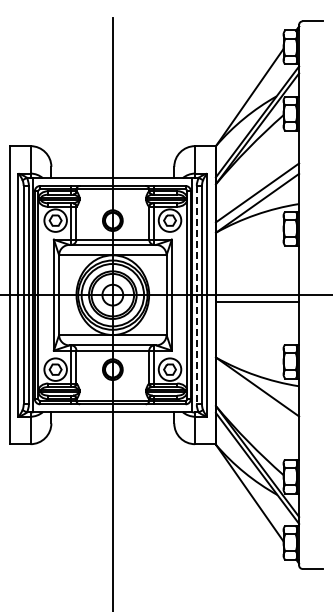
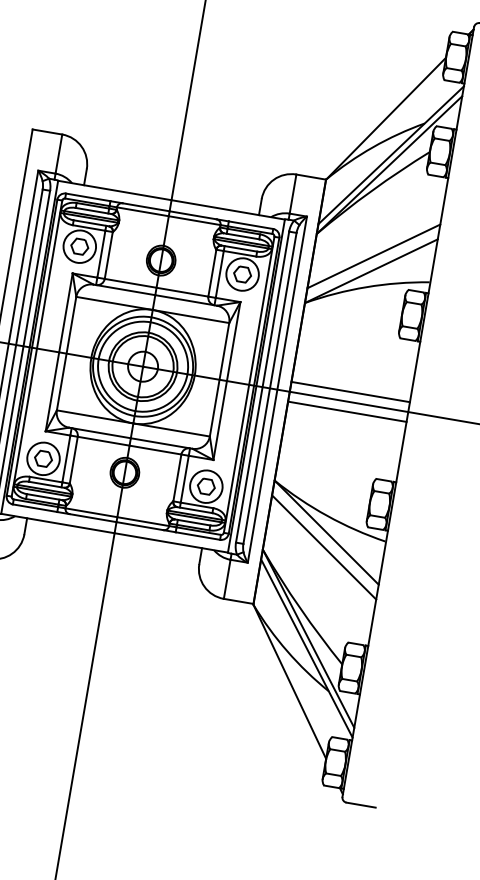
line: (257, 288) -> (350, 392), added
line: (196, 295) -> (262, 387), dashed -> solid
line: (257, 396) -> (324, 546), added

